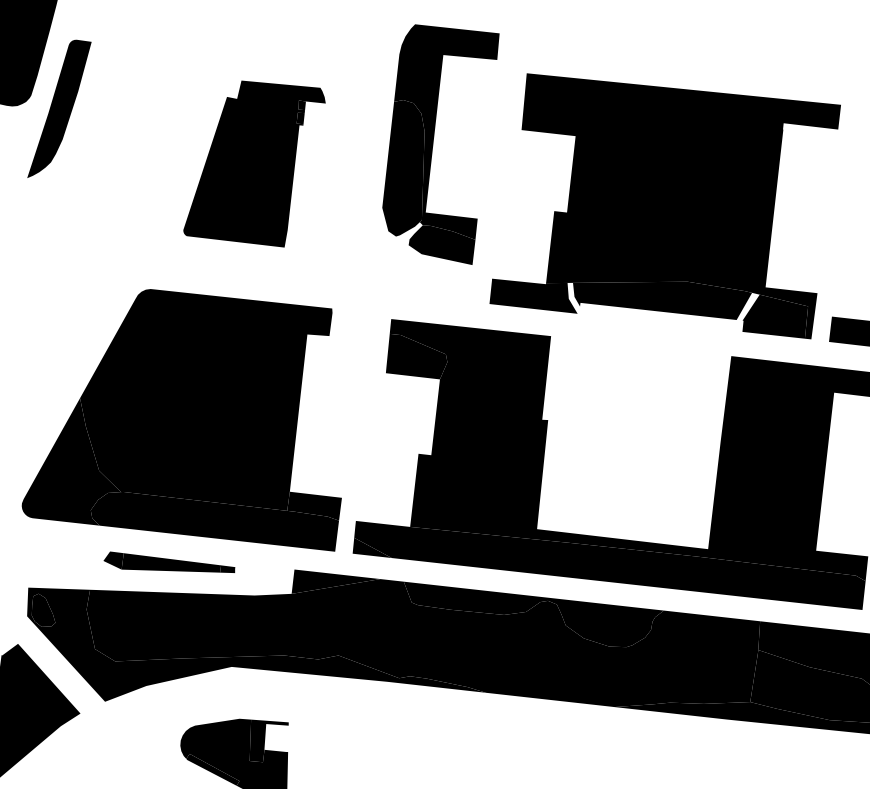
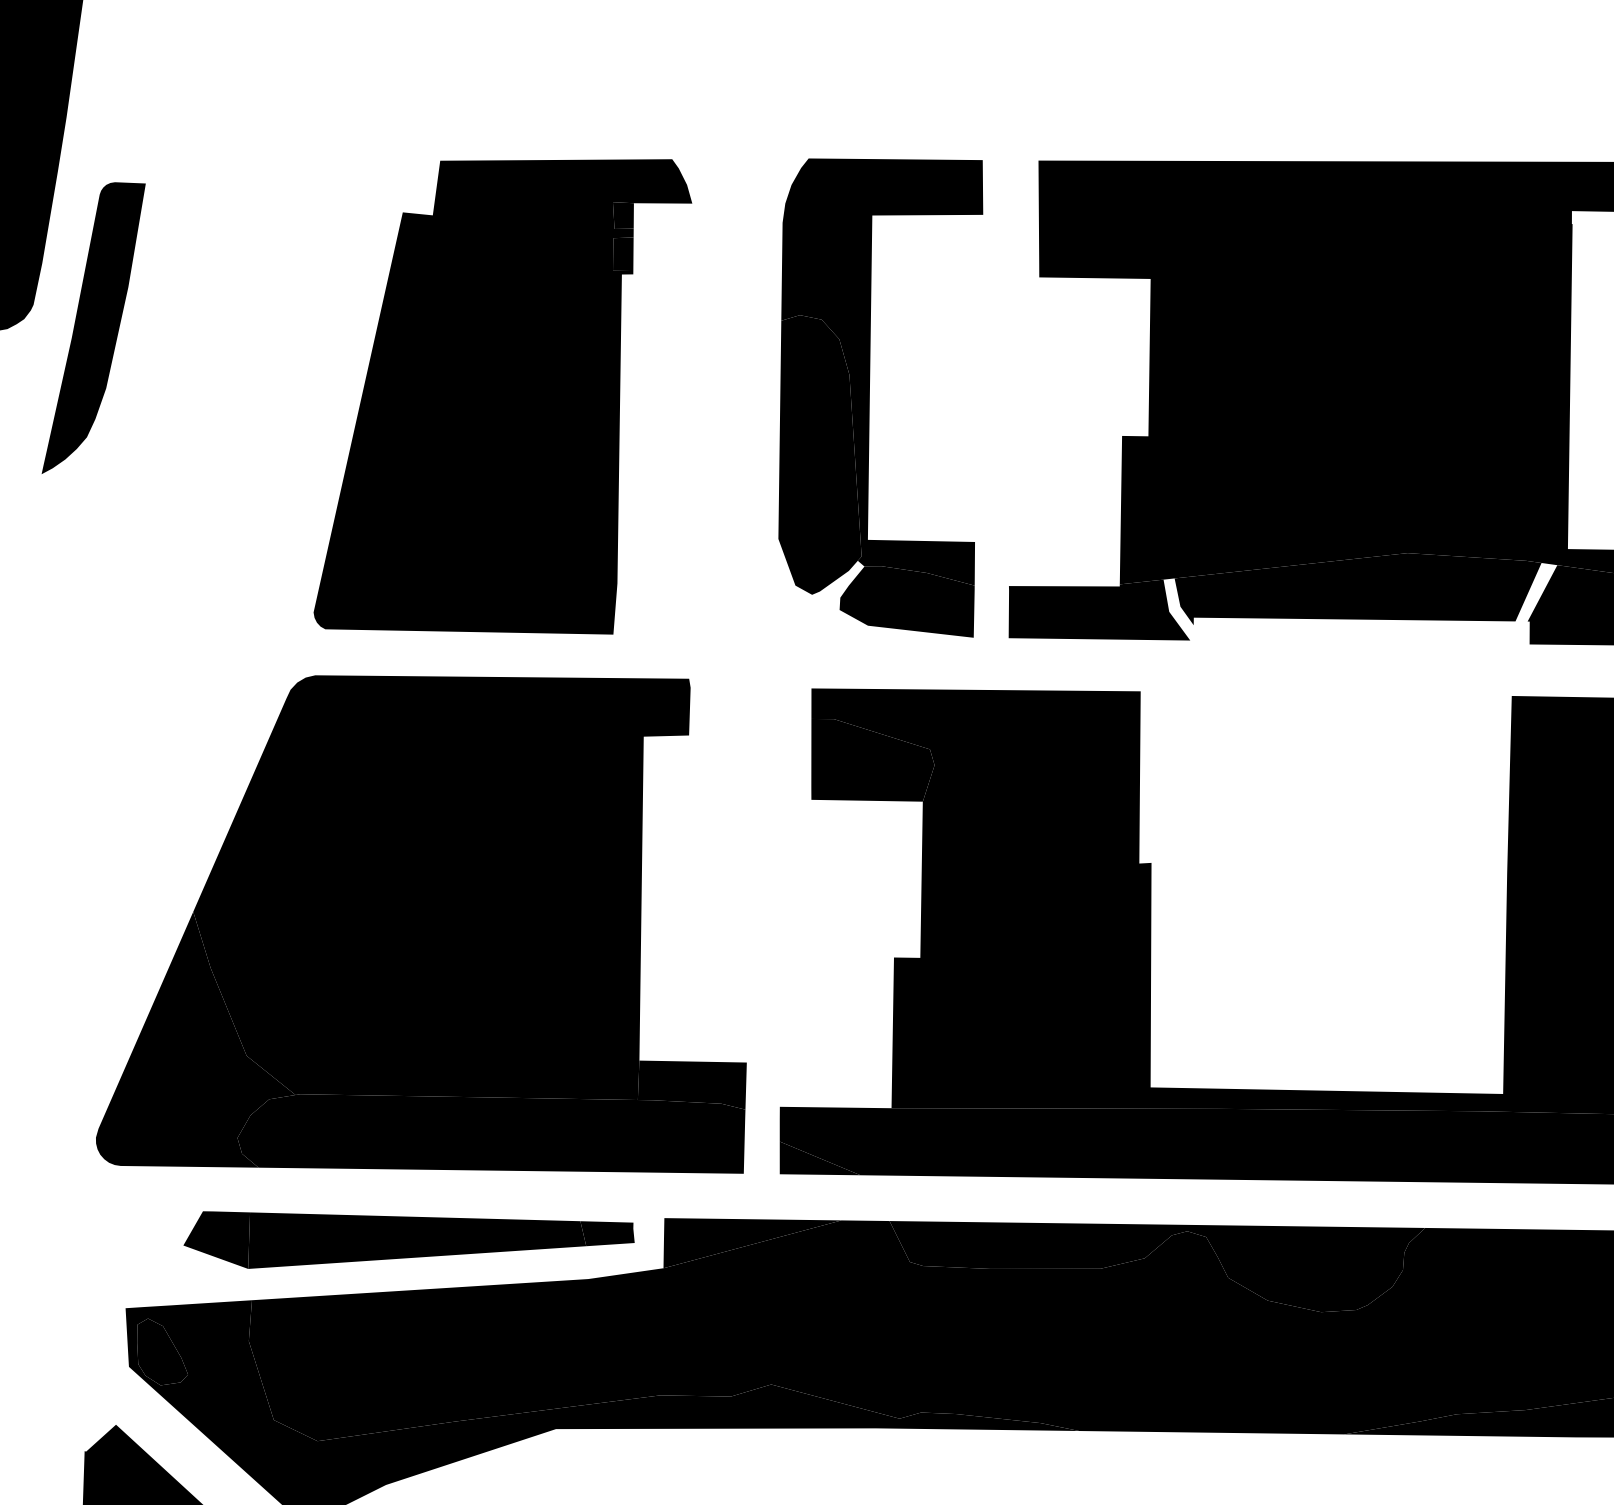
part: (433, 144) -> (870, 399), moved
part: (254, 163) -> (501, 398), size x1.43
part: (169, 562) -> (408, 1228), size x1.67

